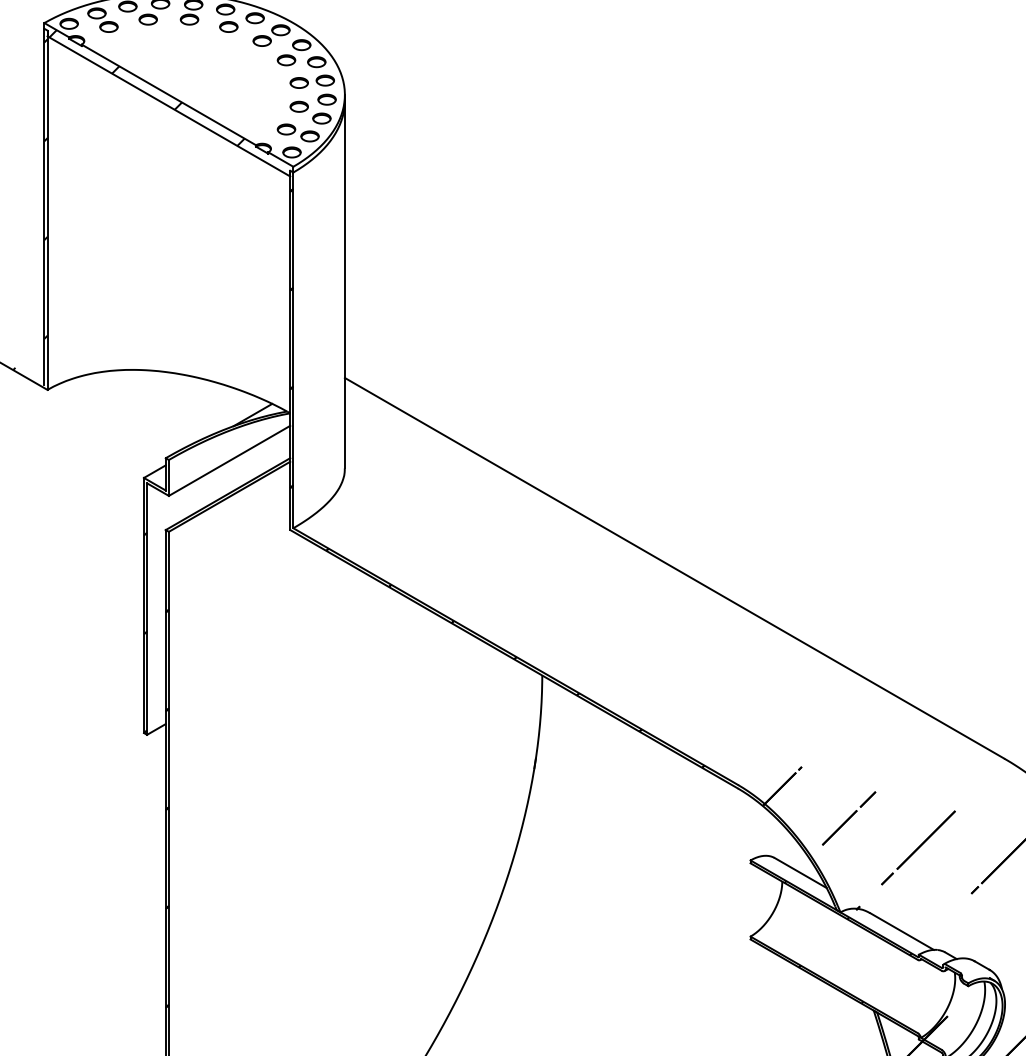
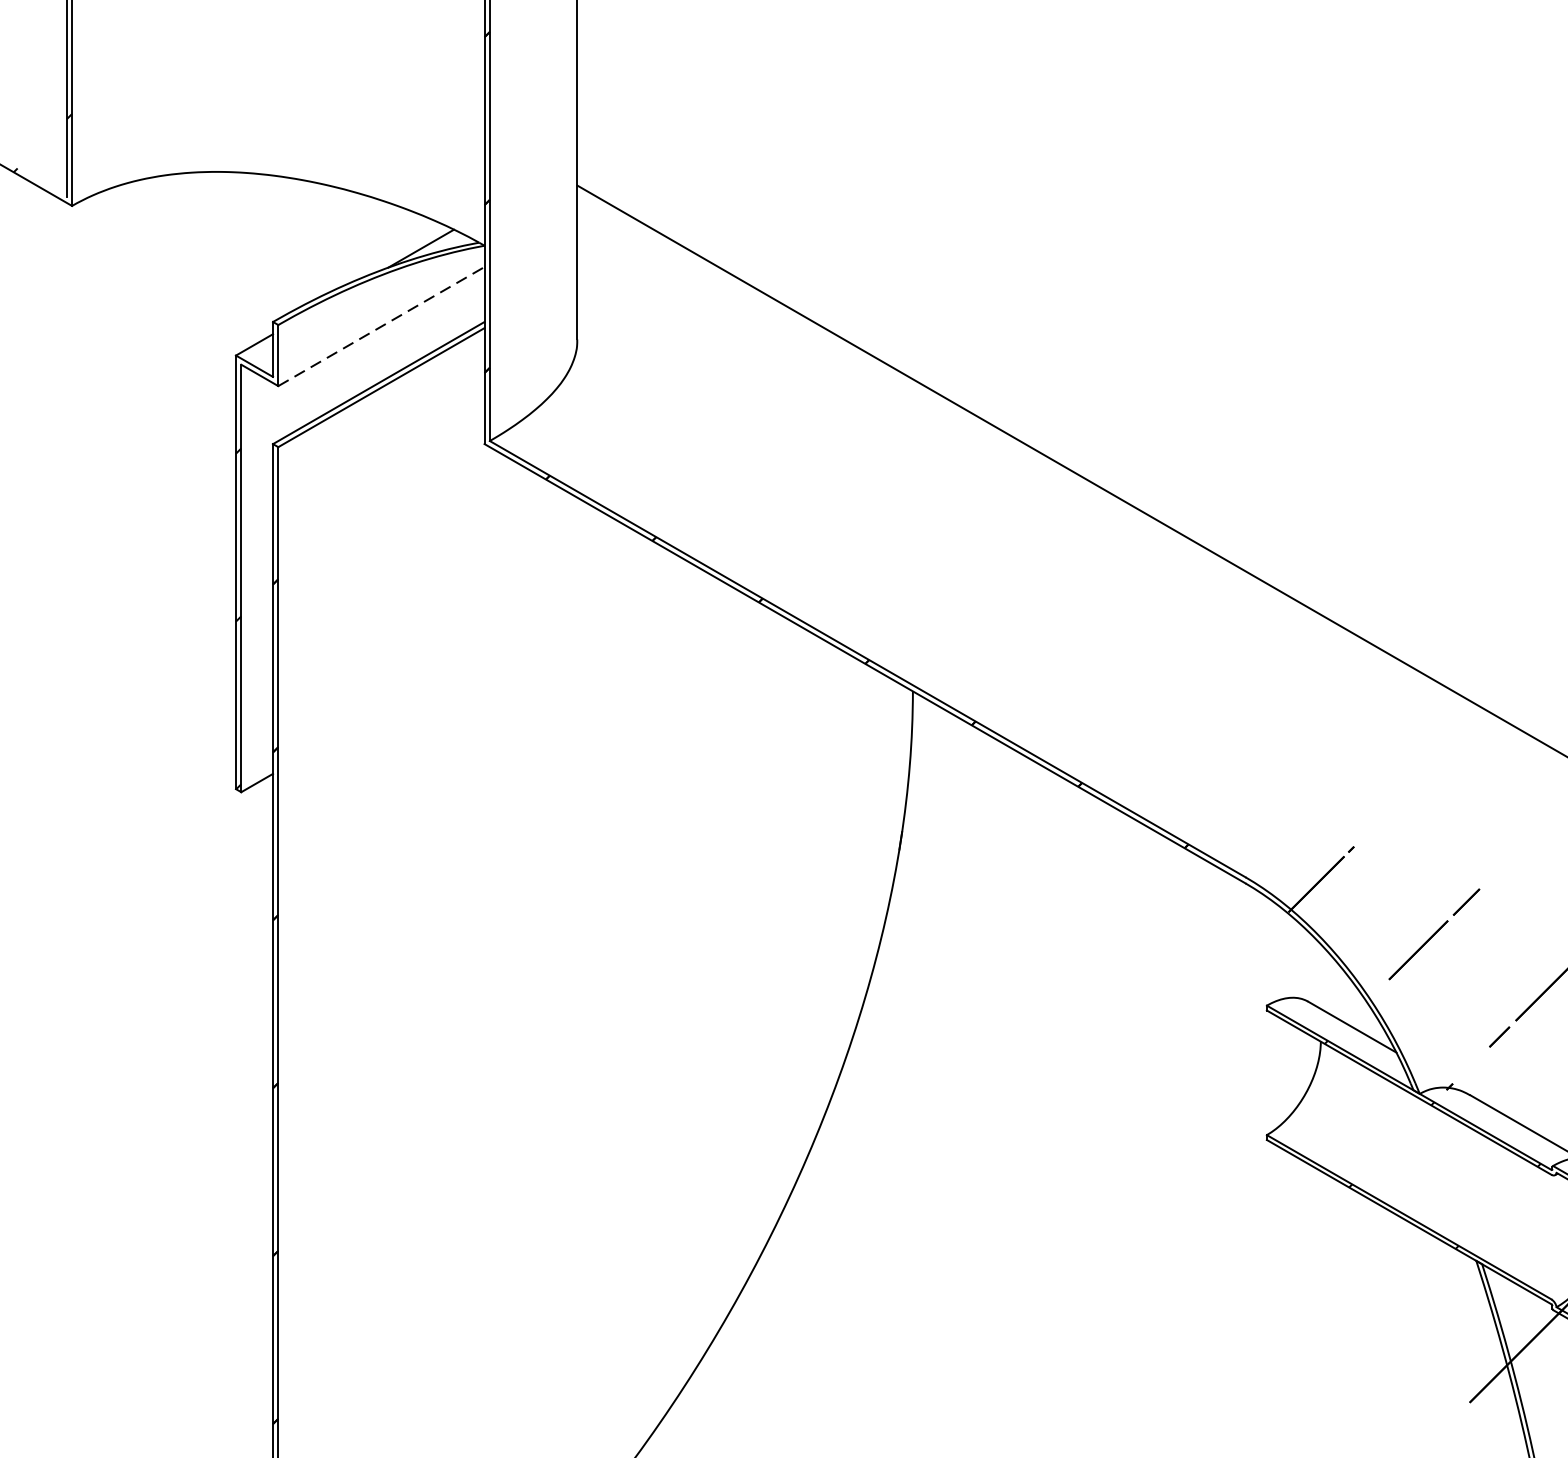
line: (230, 460) -> (383, 325), solid -> dashed

